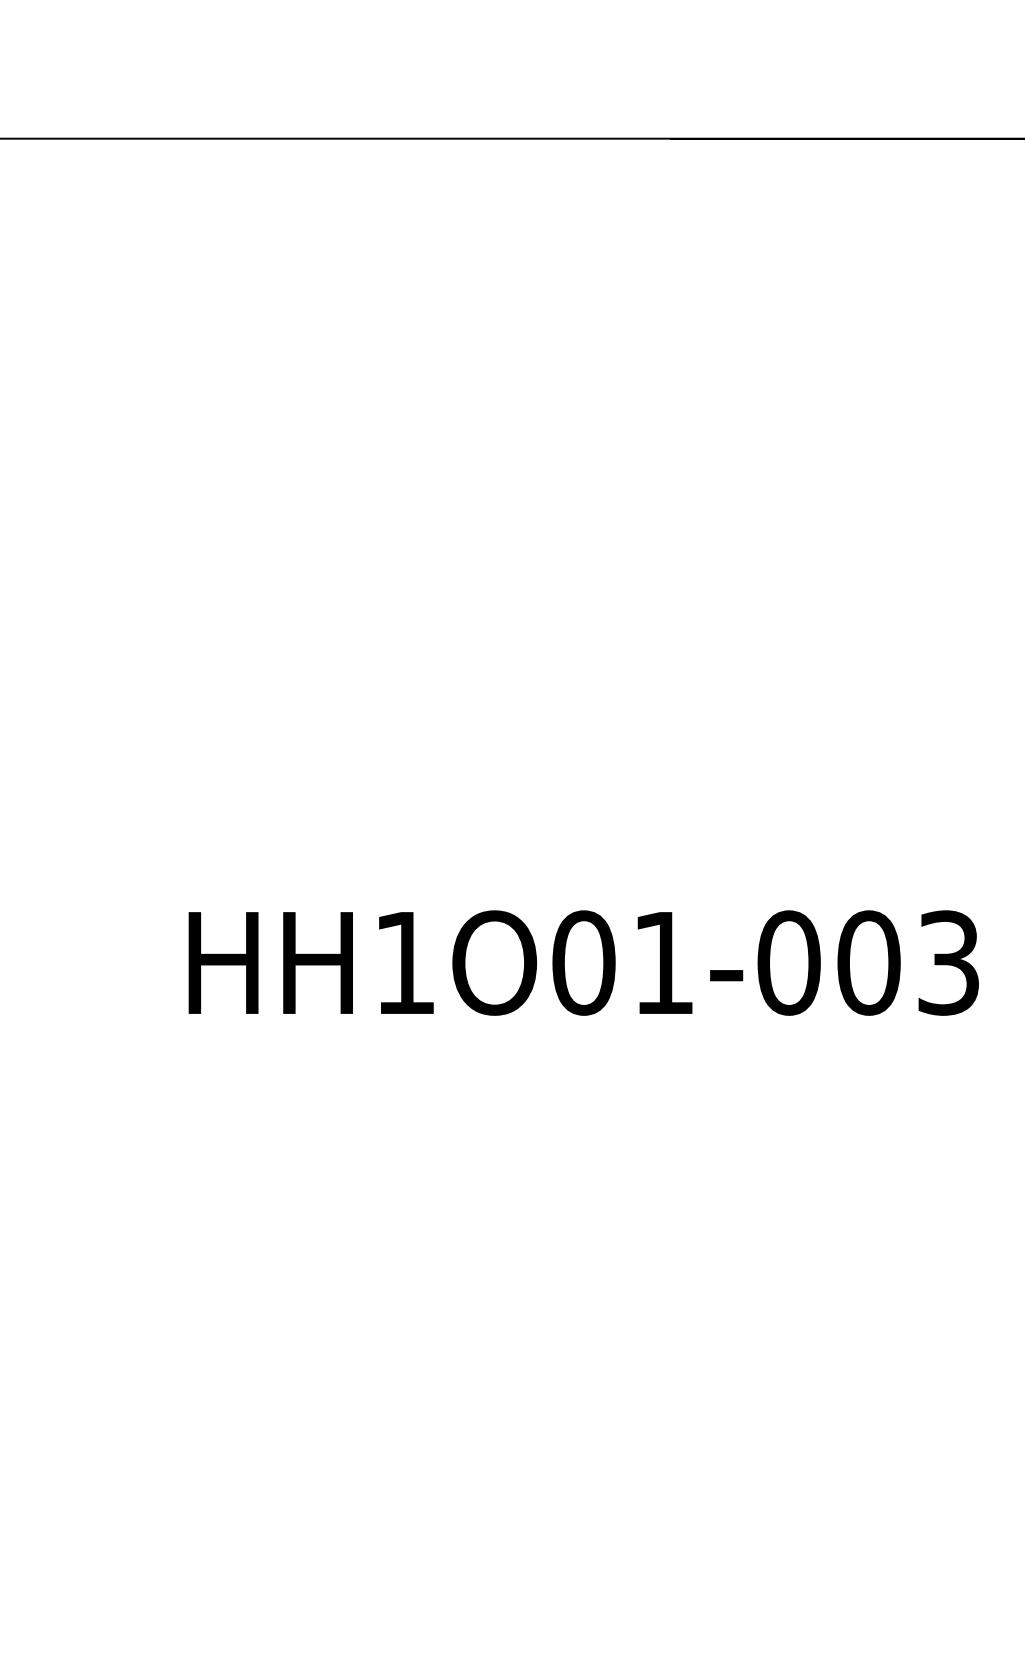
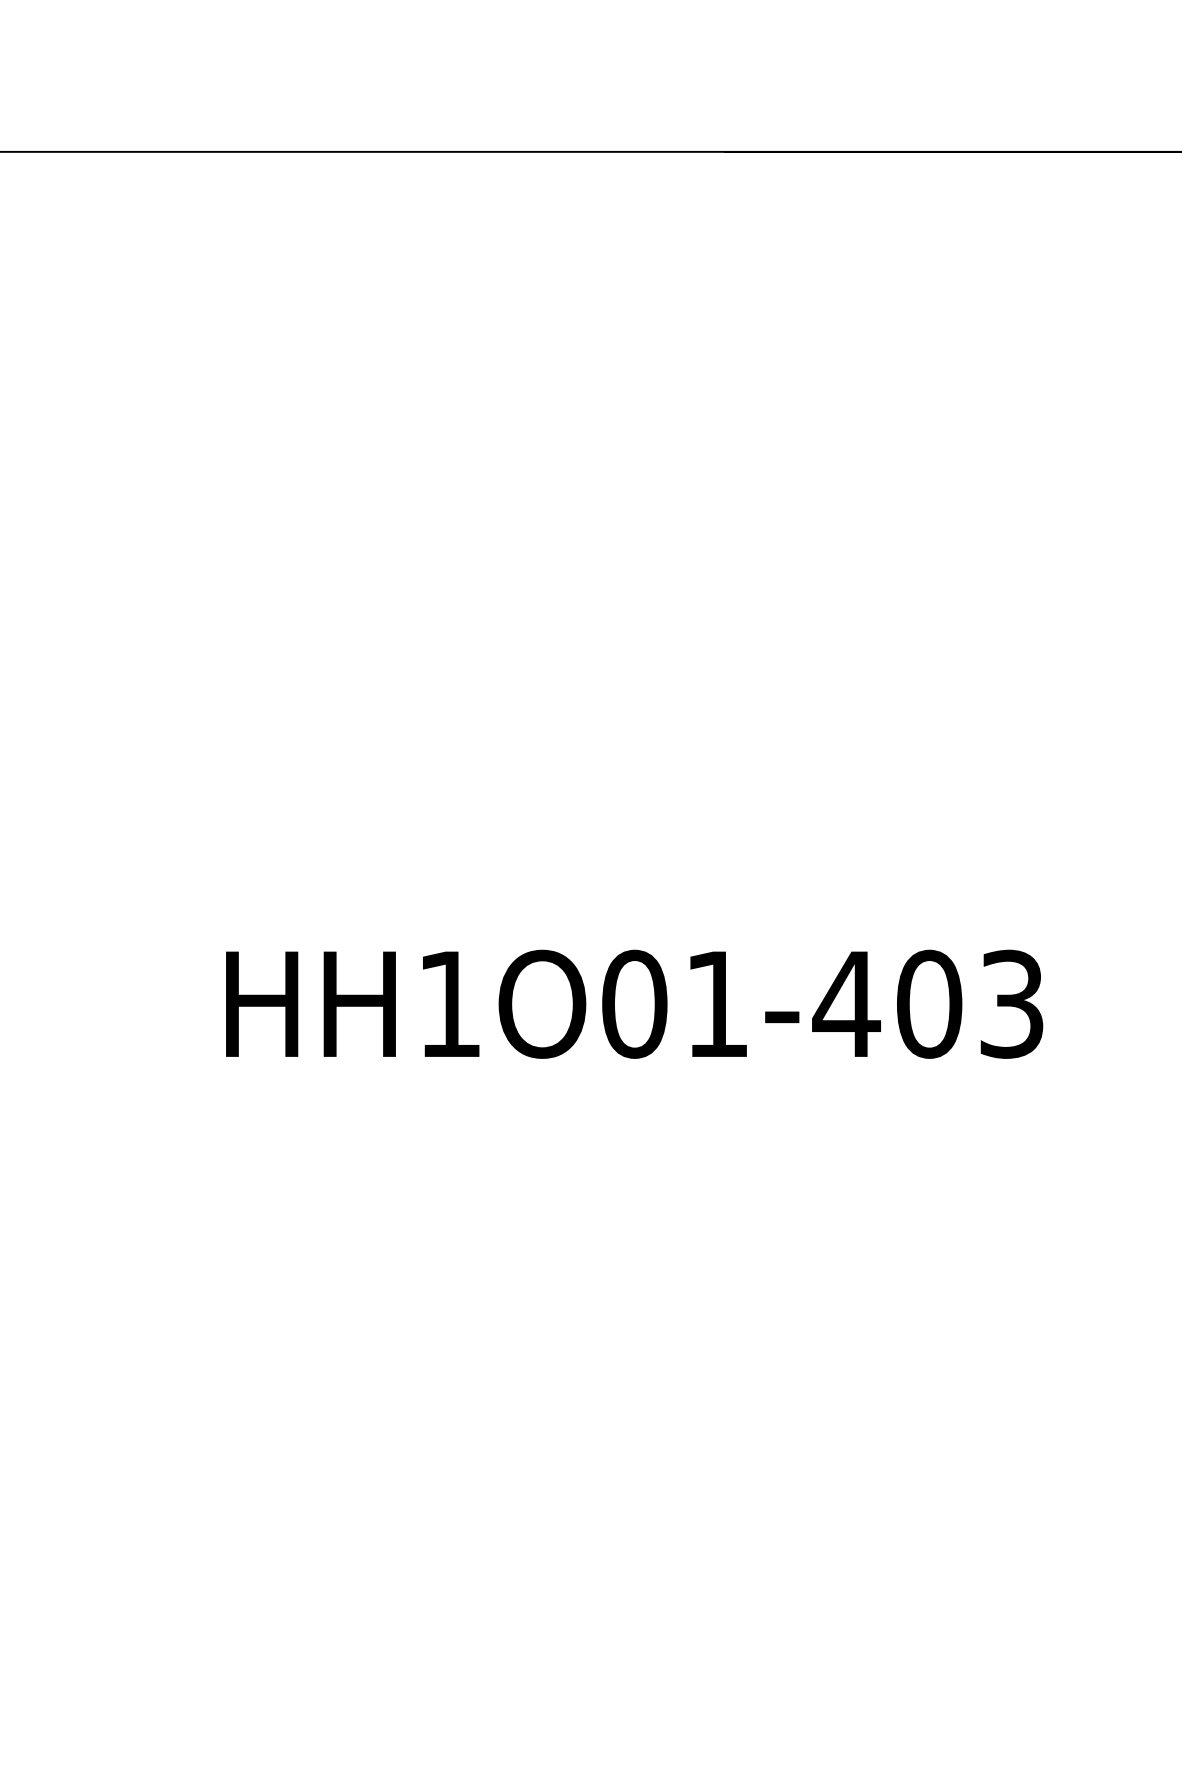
text: (788, 962) -> (846, 1003), HH1O01-003 -> HH1O01-403

